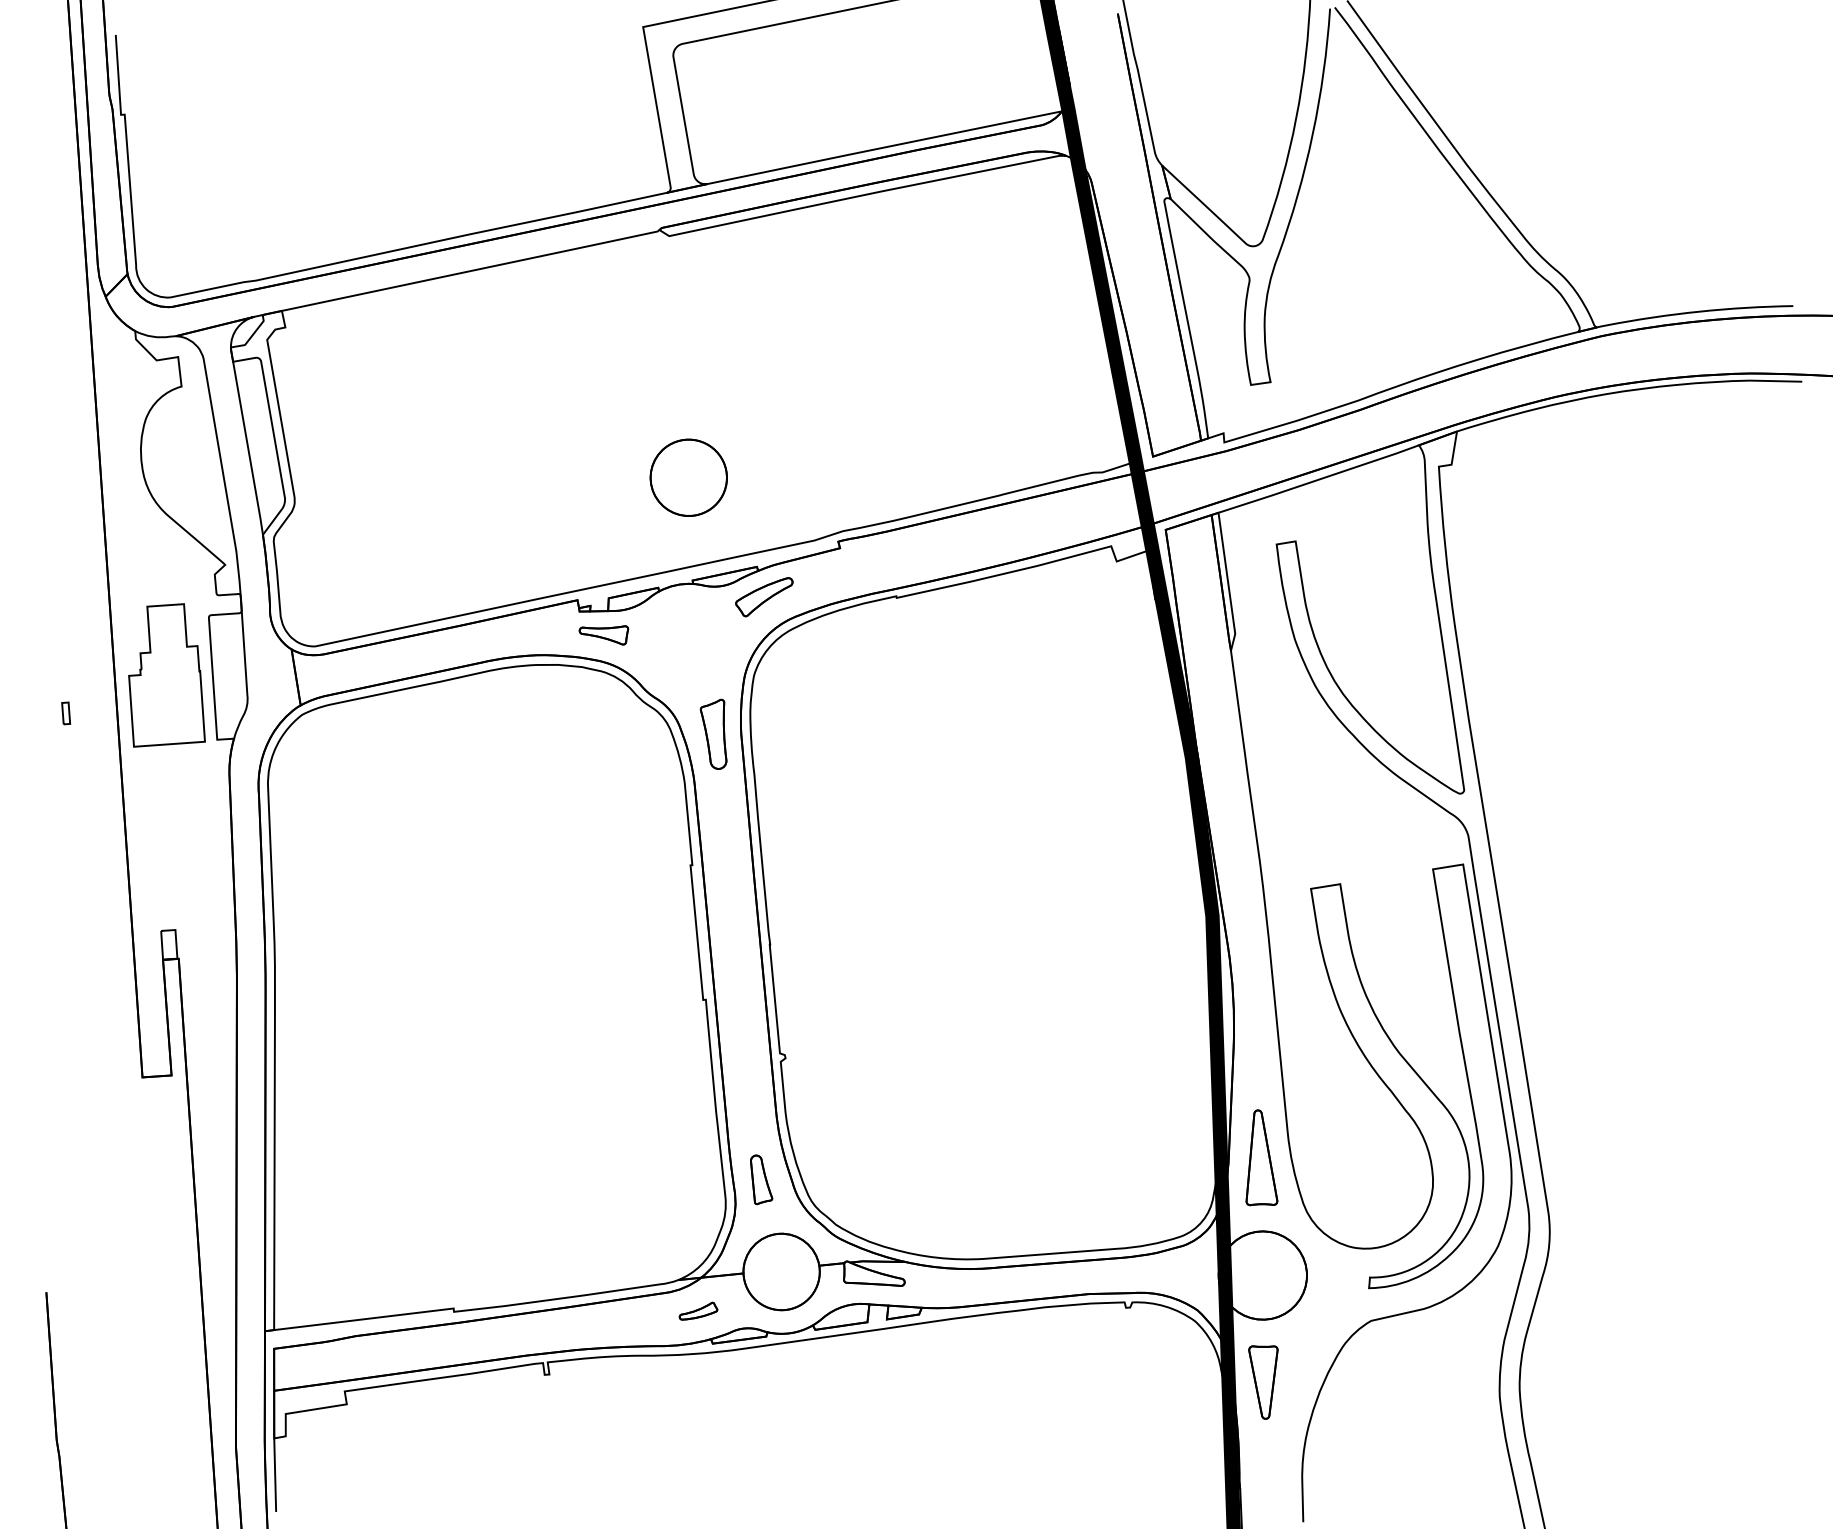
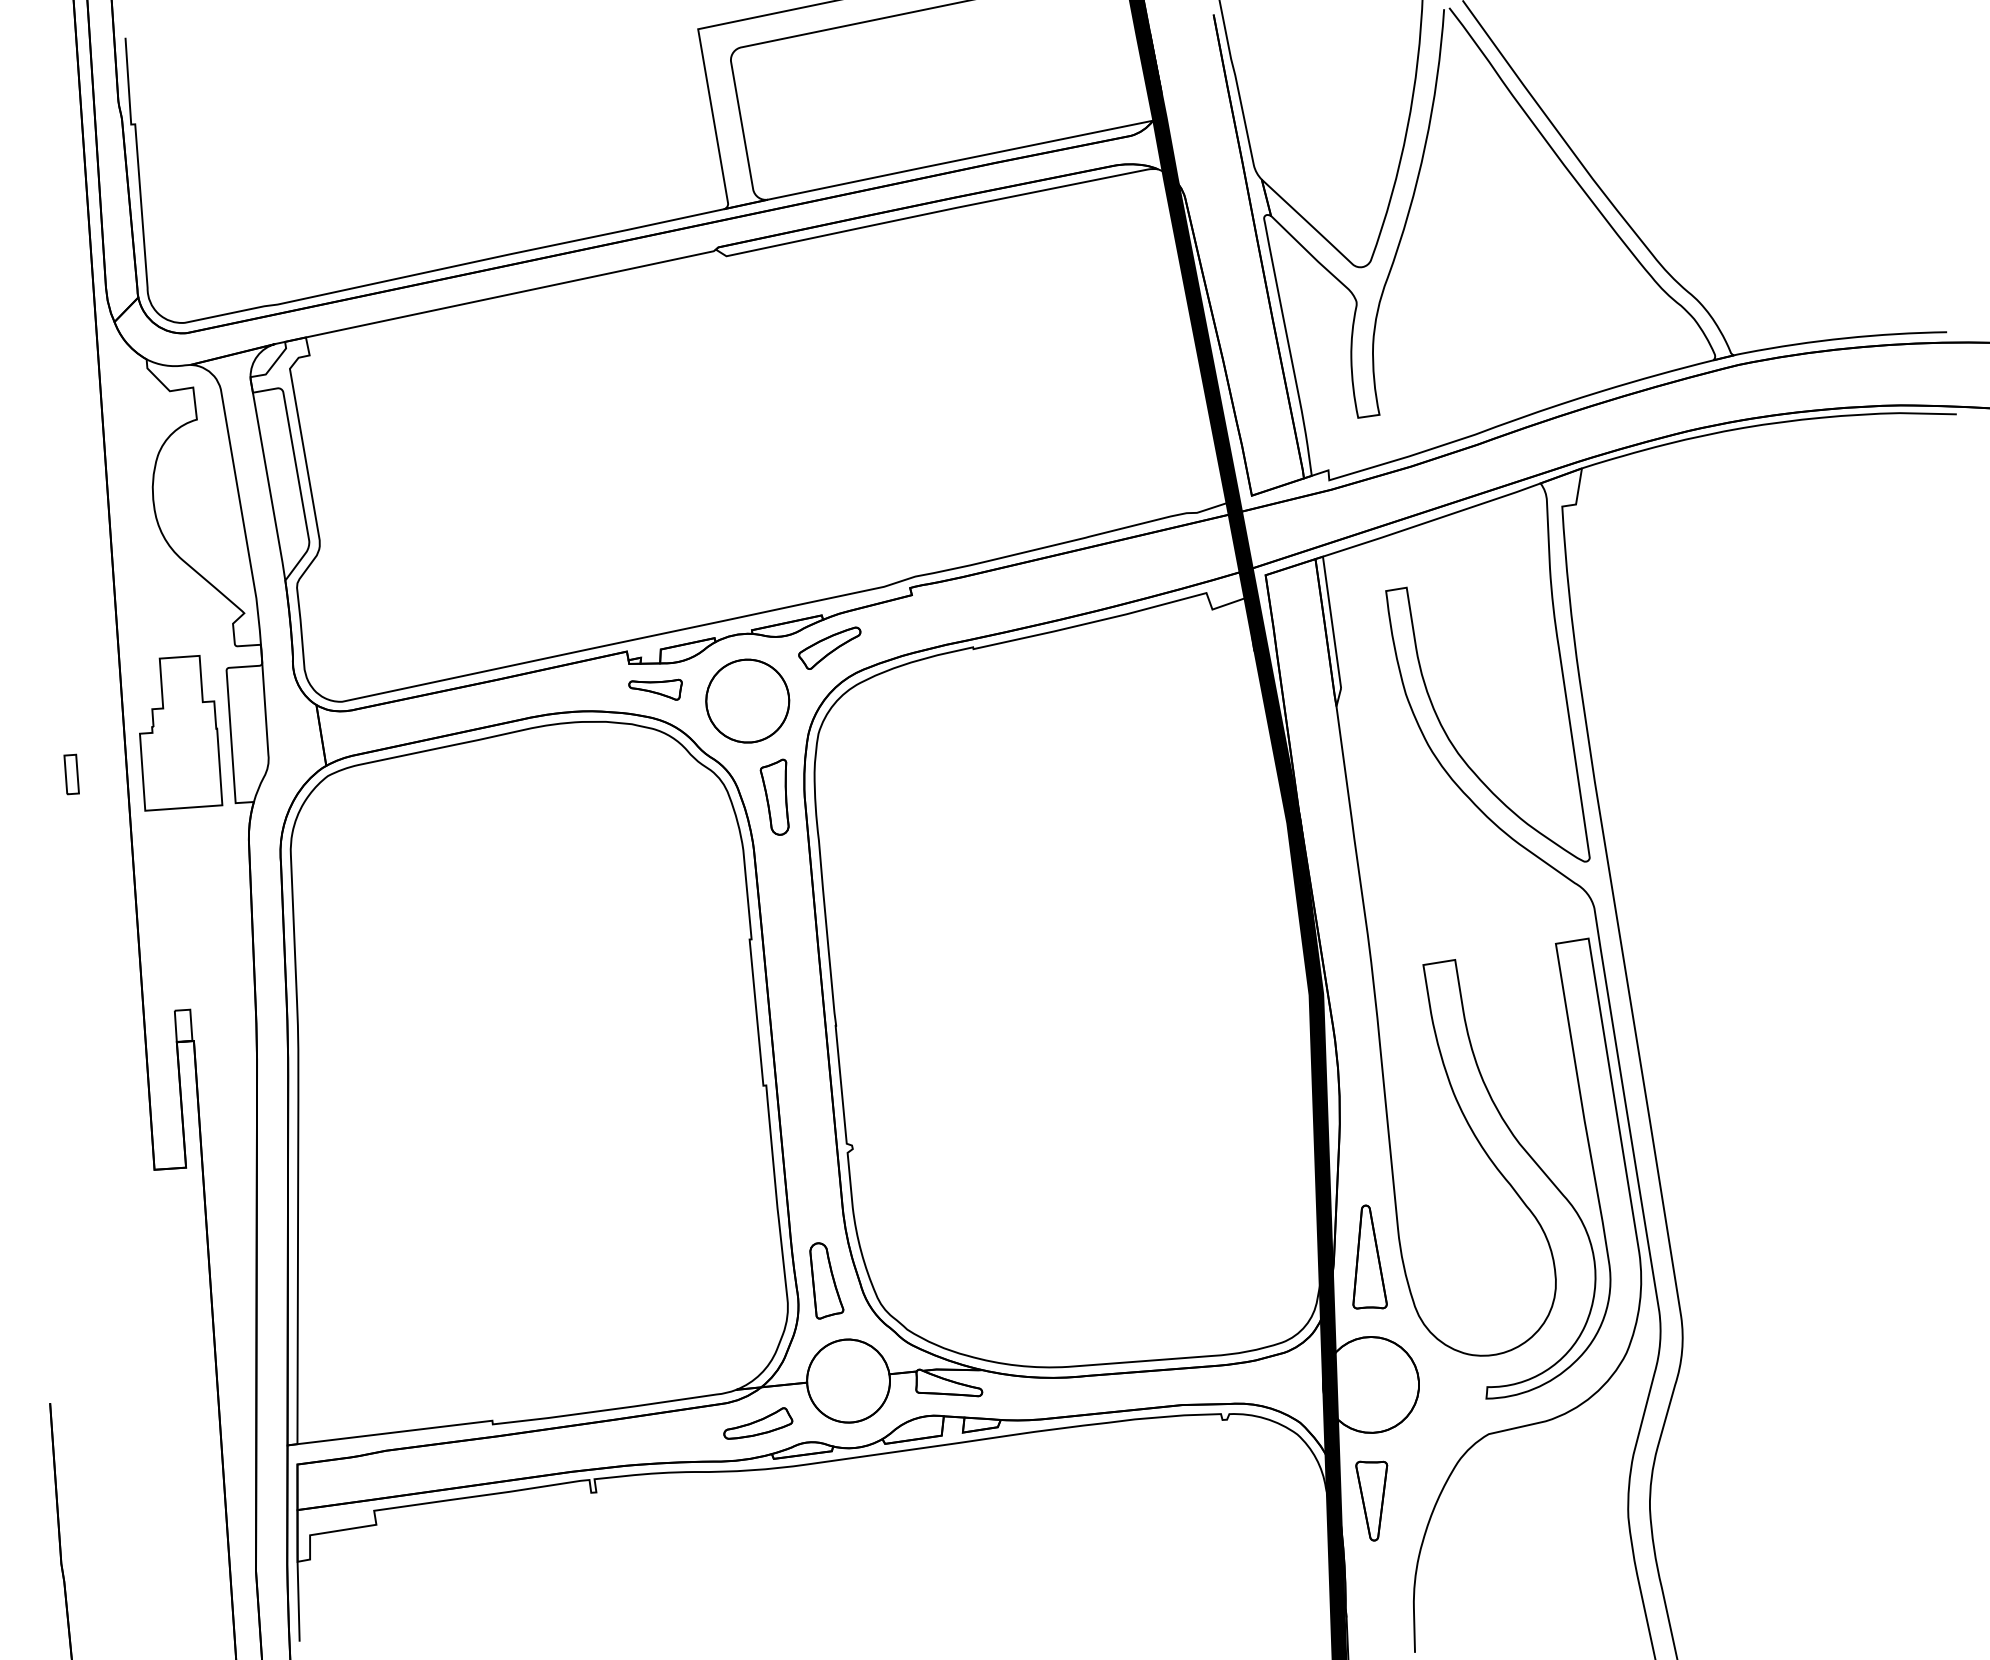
part: (688, 477) -> (747, 700), moved
part: (65, 713) -> (70, 774), size x1.67
part: (761, 1179) -> (826, 1280), size x1.43
part: (698, 1311) -> (758, 1423), size x1.67

